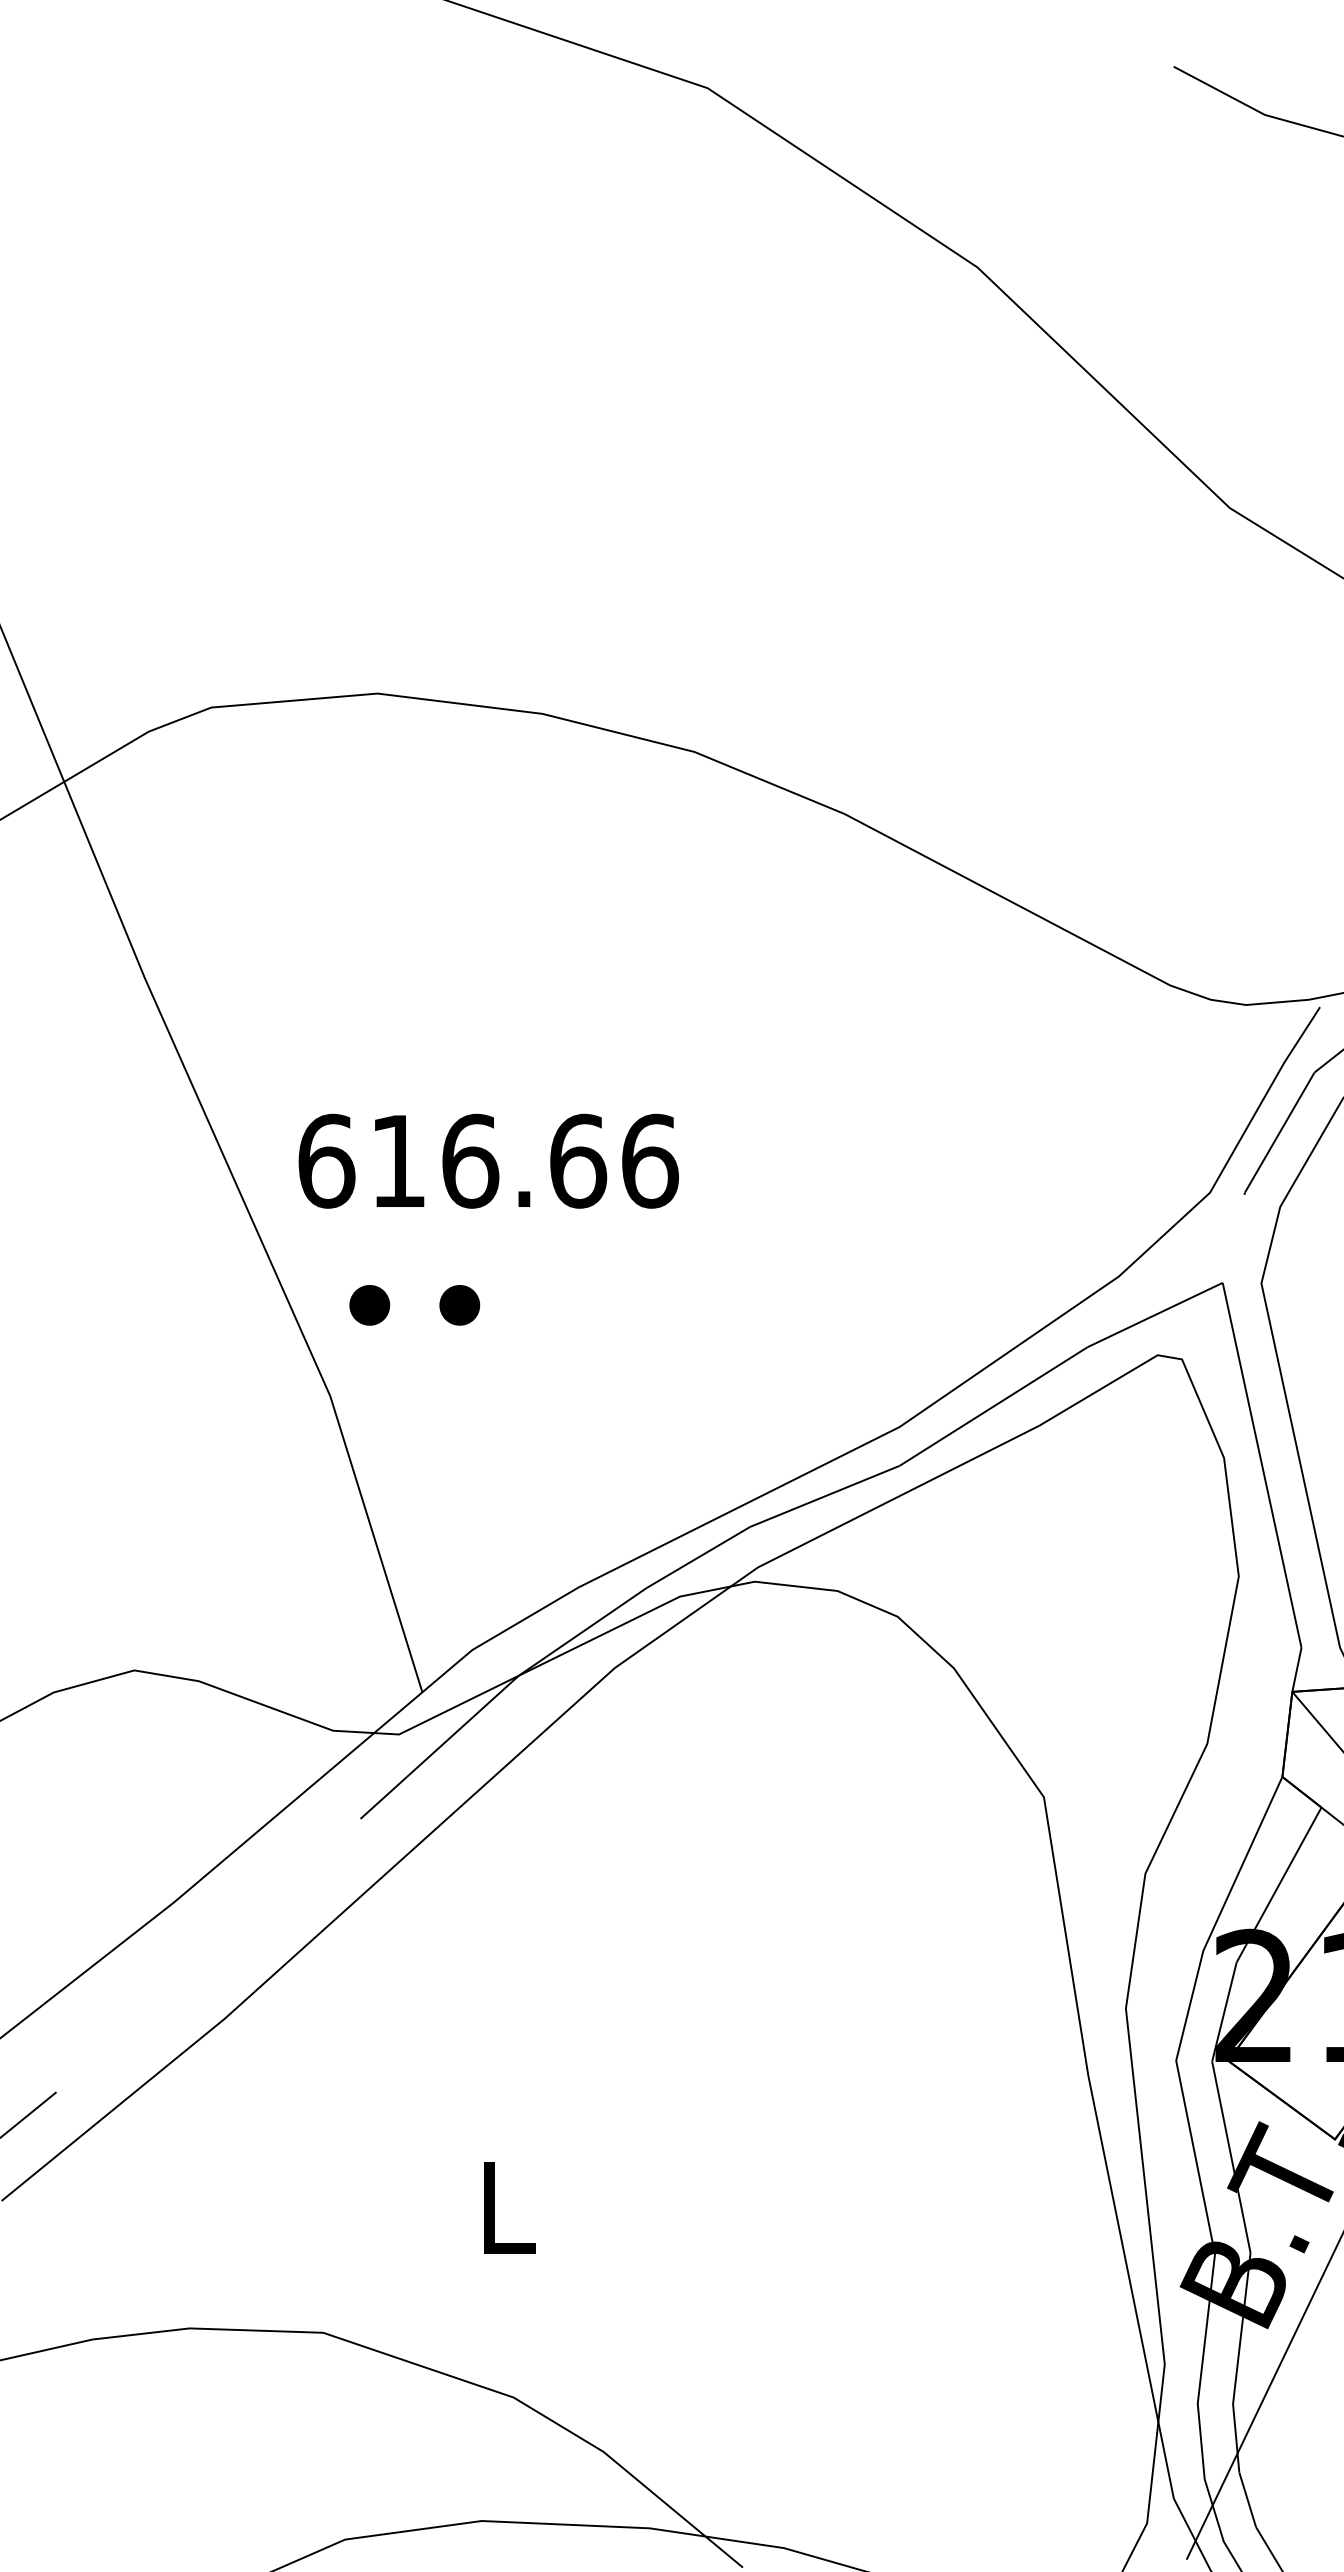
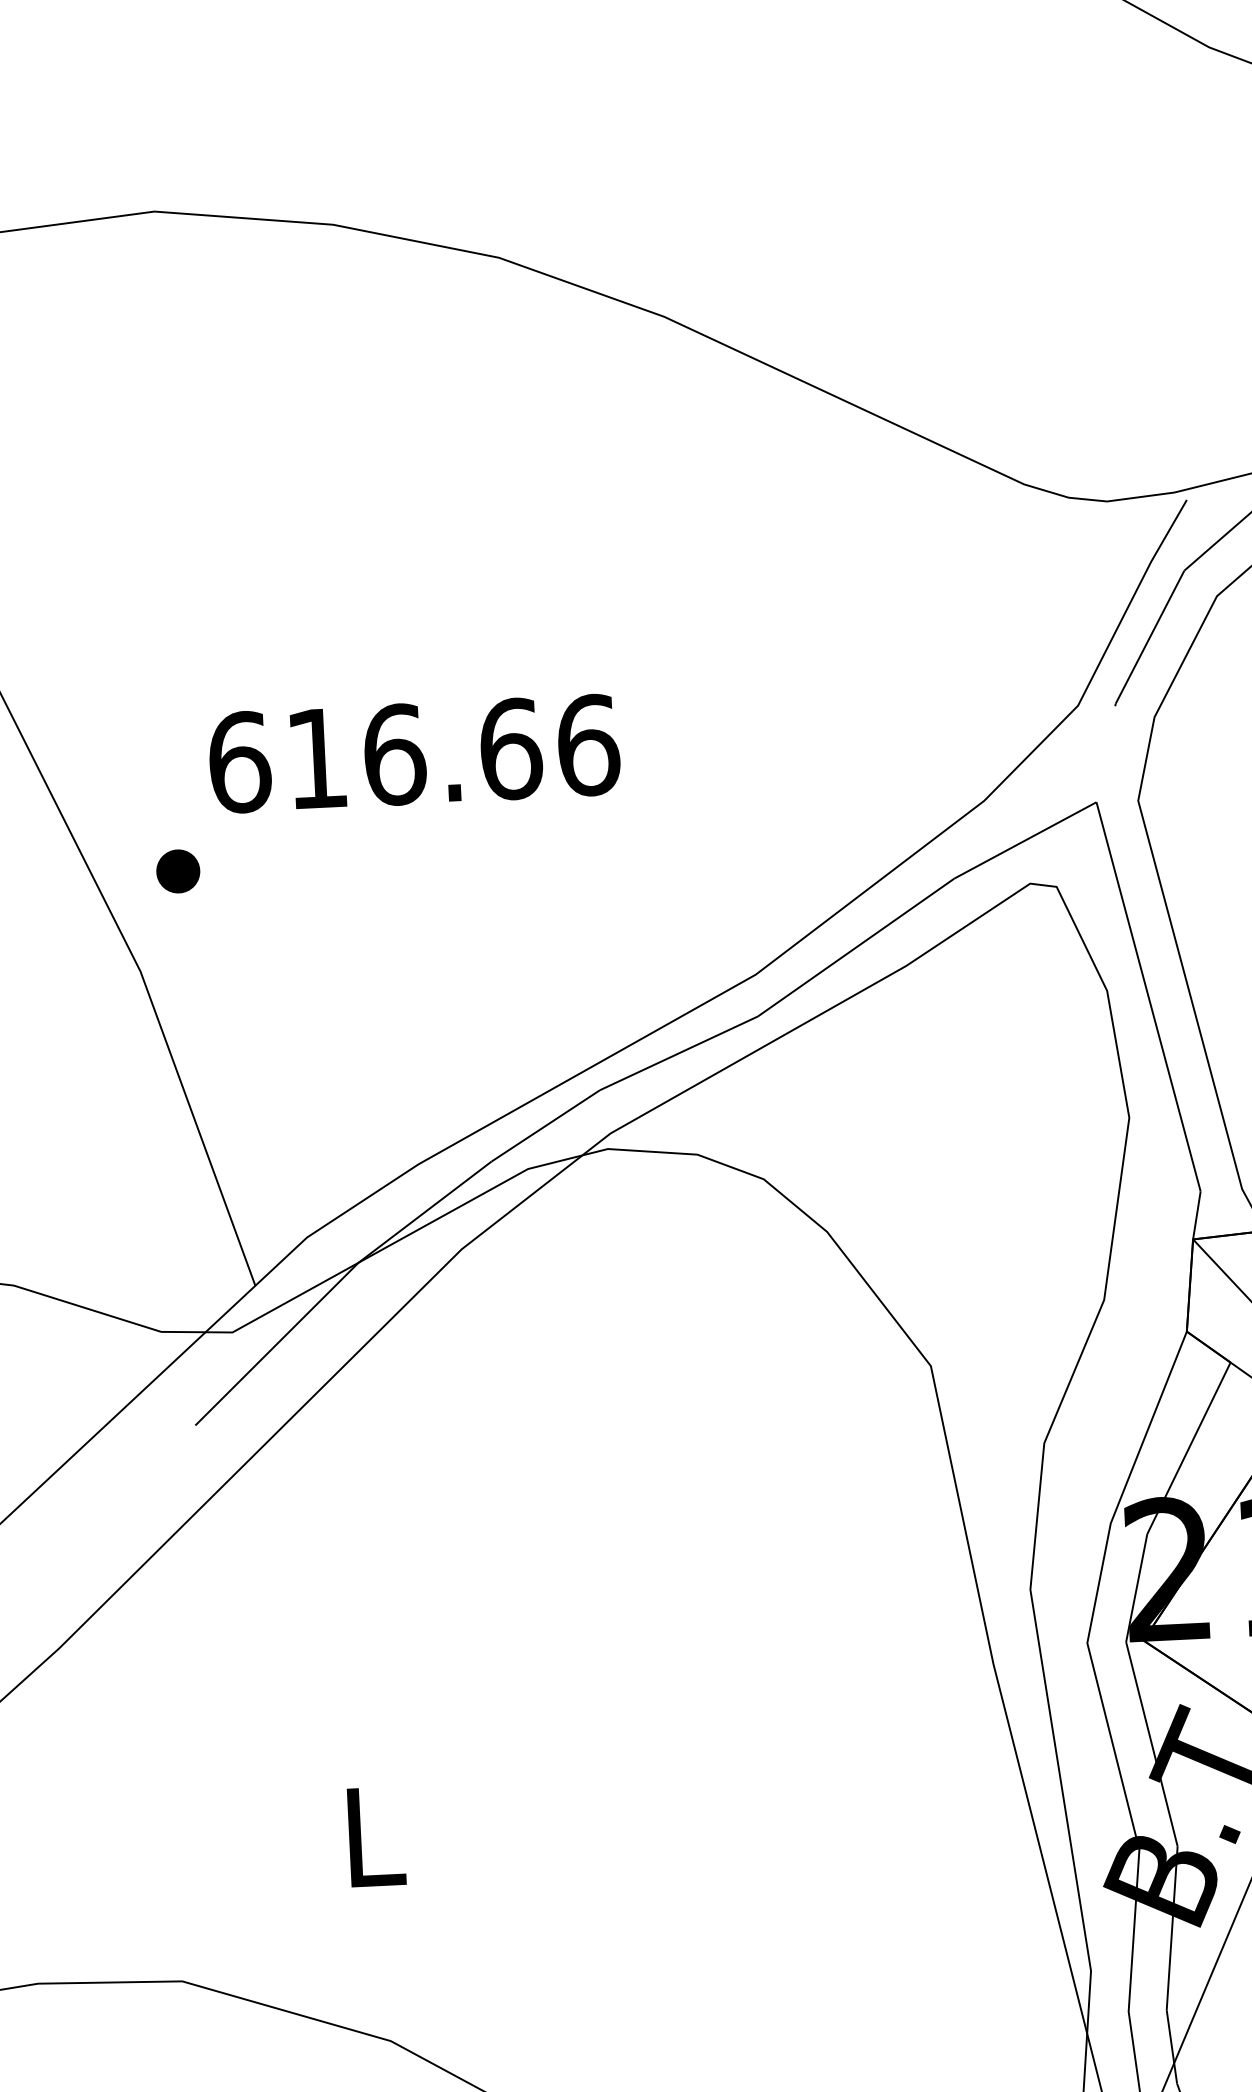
text: (488, 1160) -> (414, 753), moved
part: (459, 1305) -> (274, 866), removed

